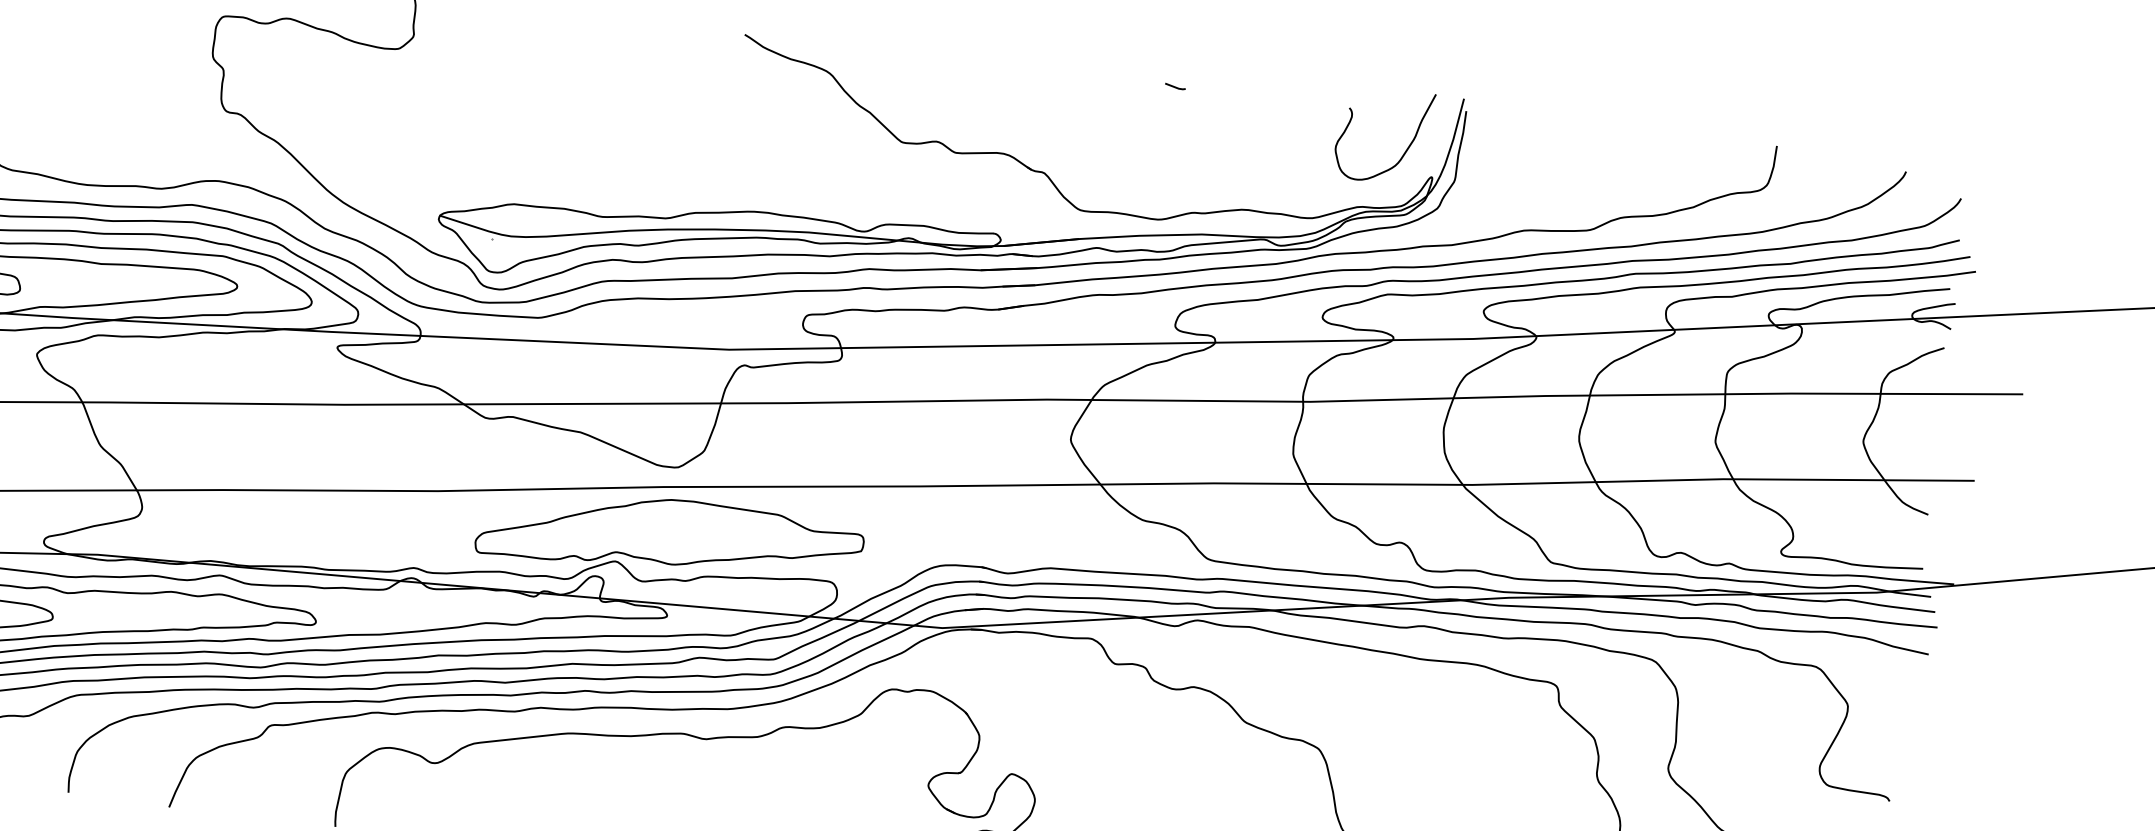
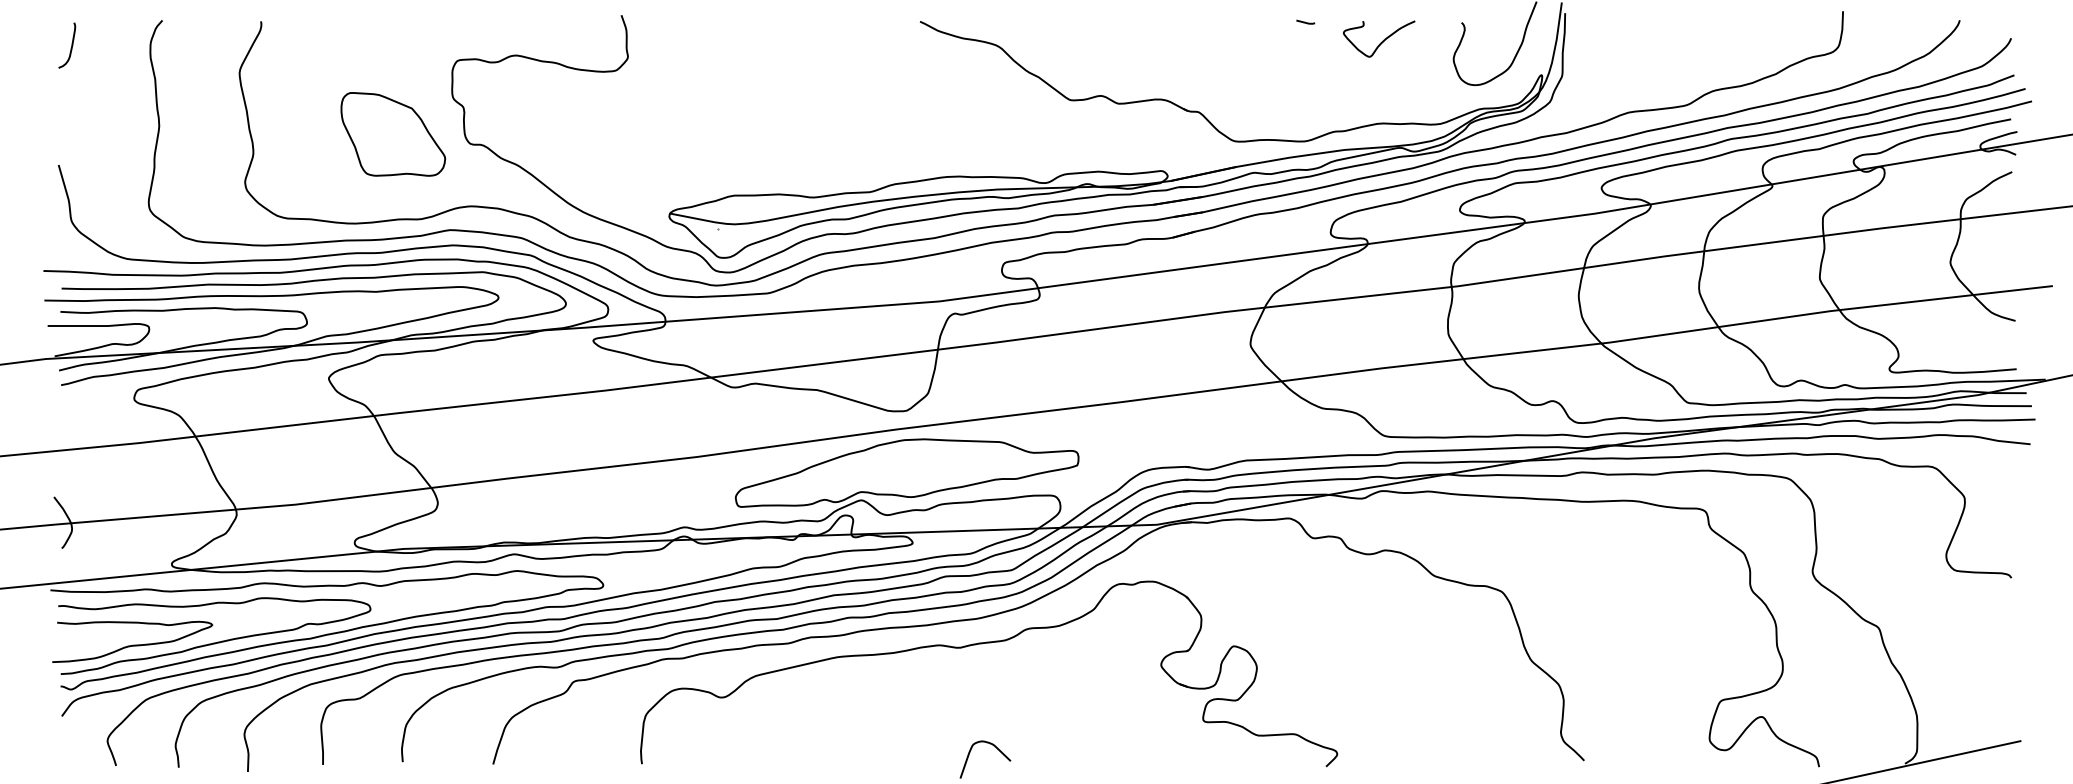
part: (140, 90) -> (392, 134), added
curve: (1258, 117) -> (1382, 40), added

